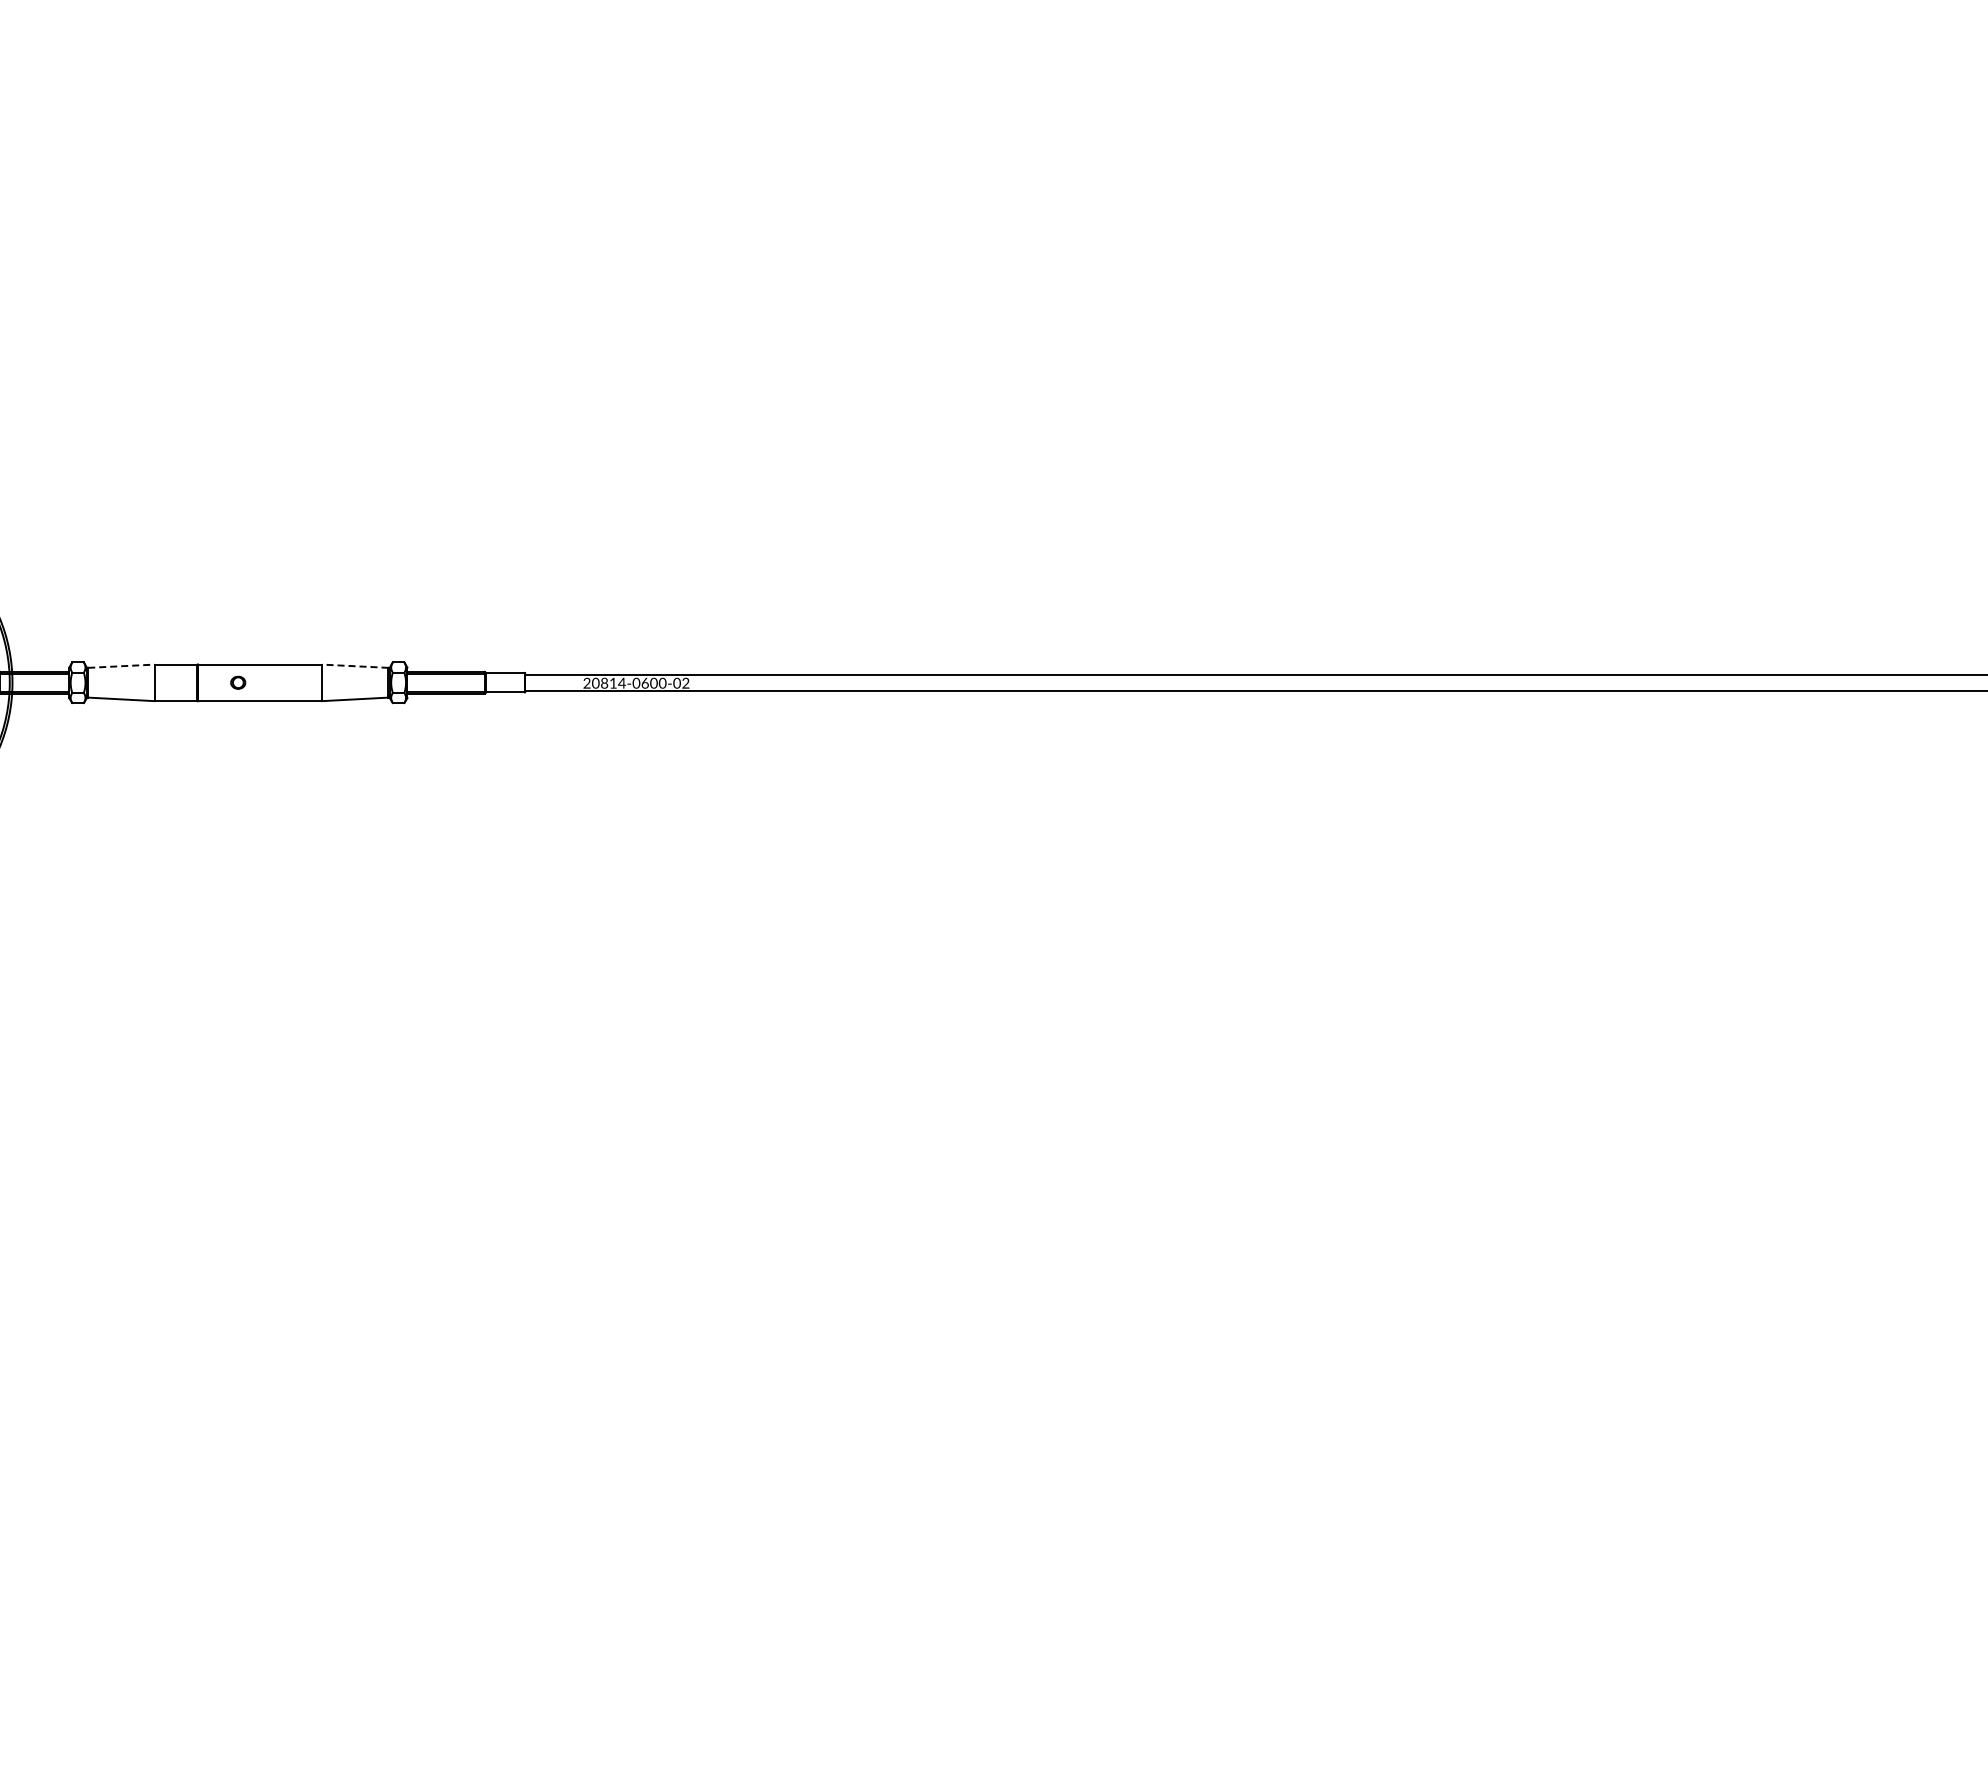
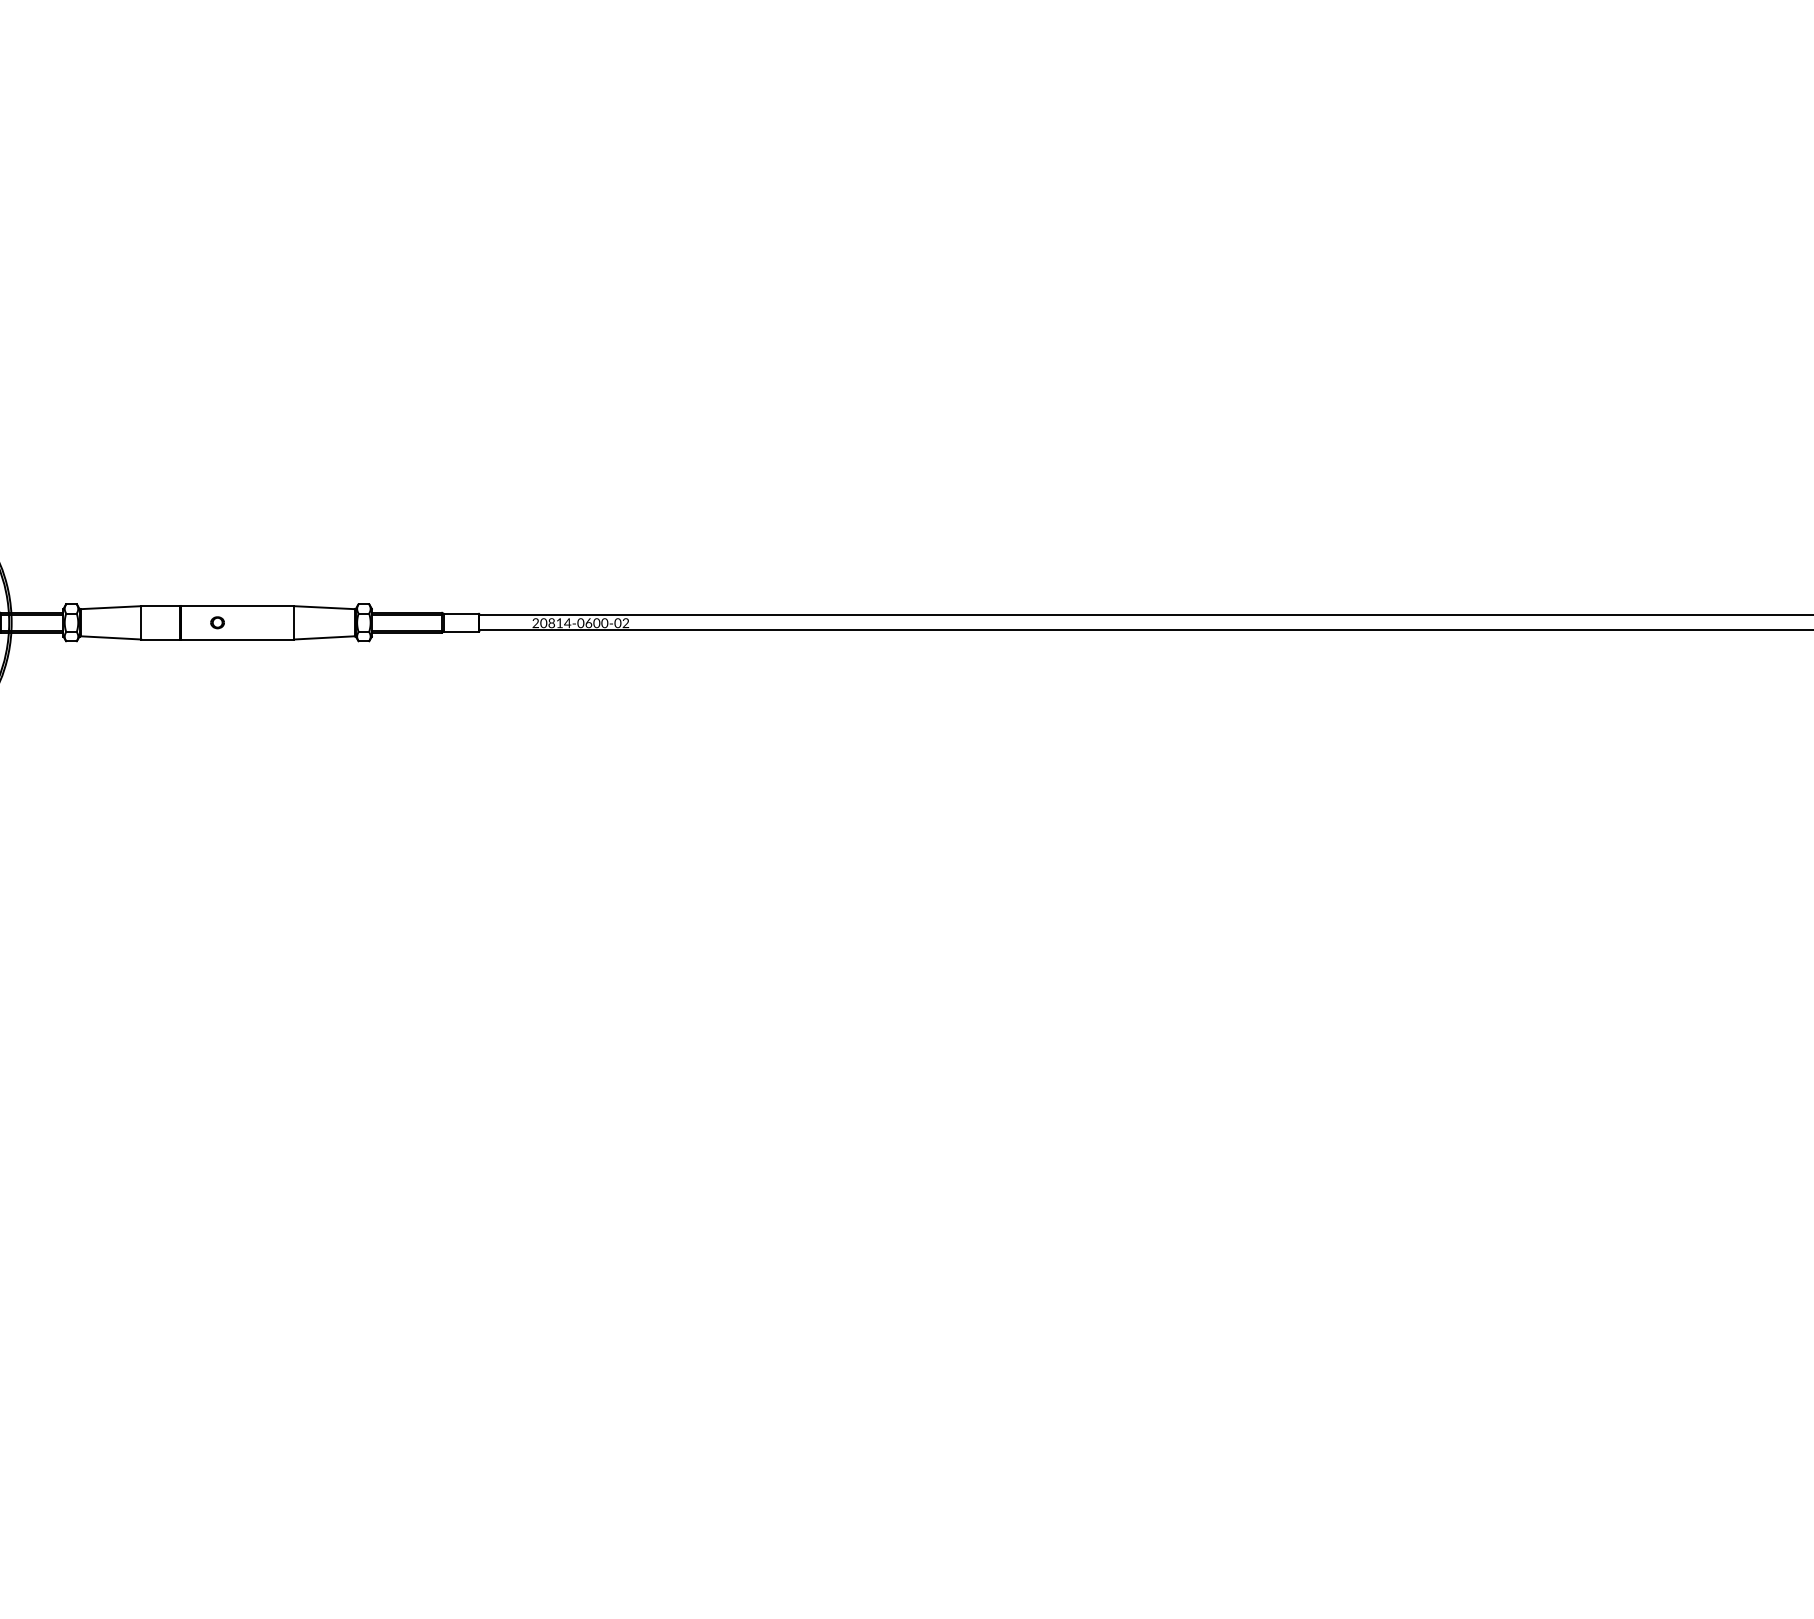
line: (121, 666) -> (111, 607), dashed -> solid
line: (354, 666) -> (323, 607), dashed -> solid

